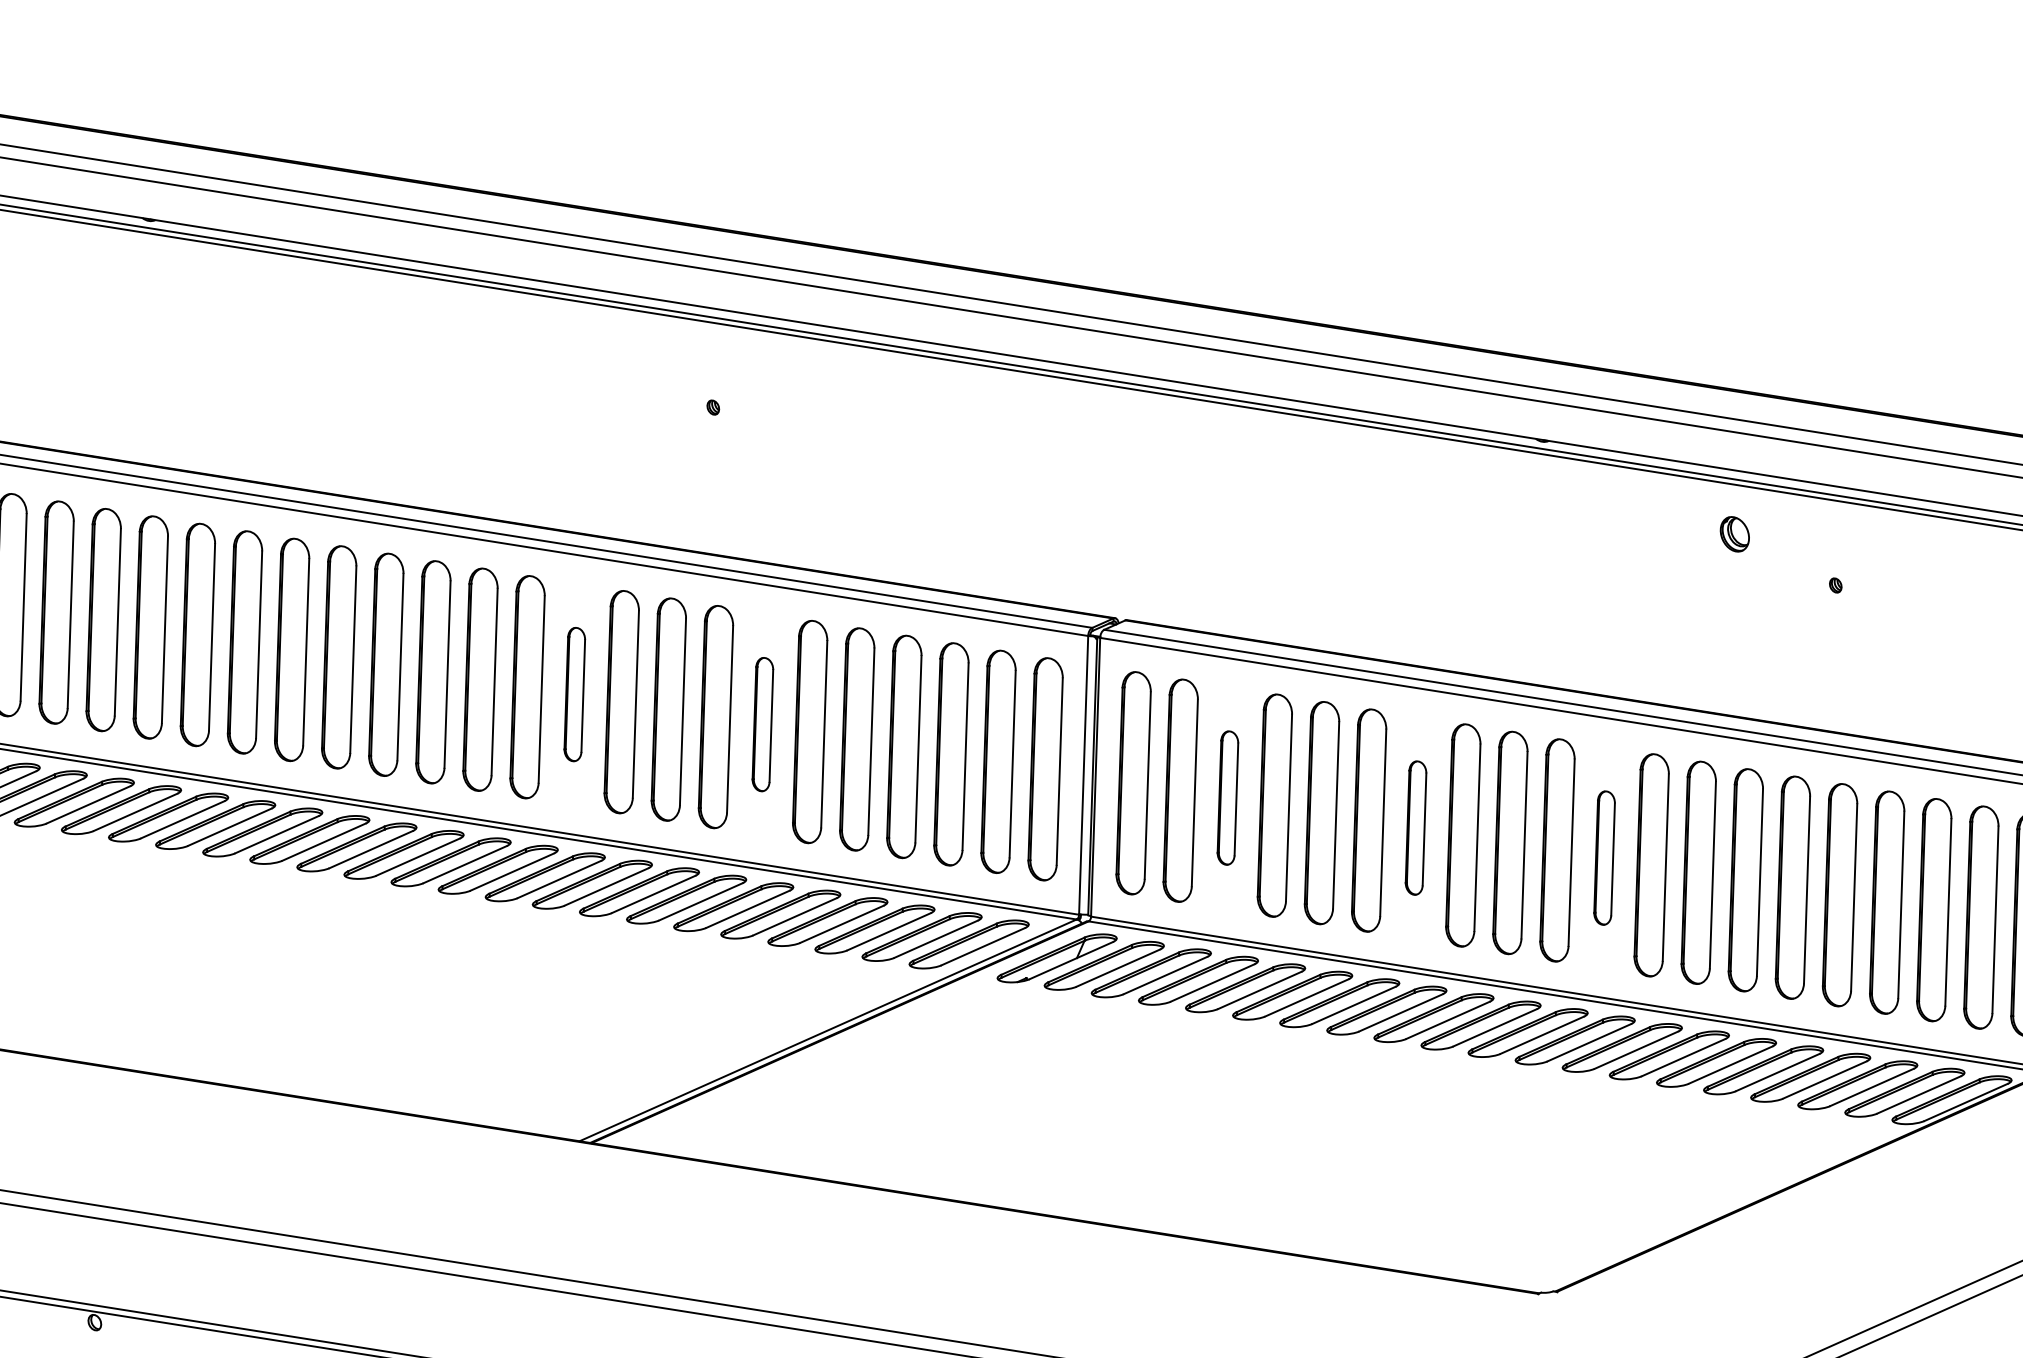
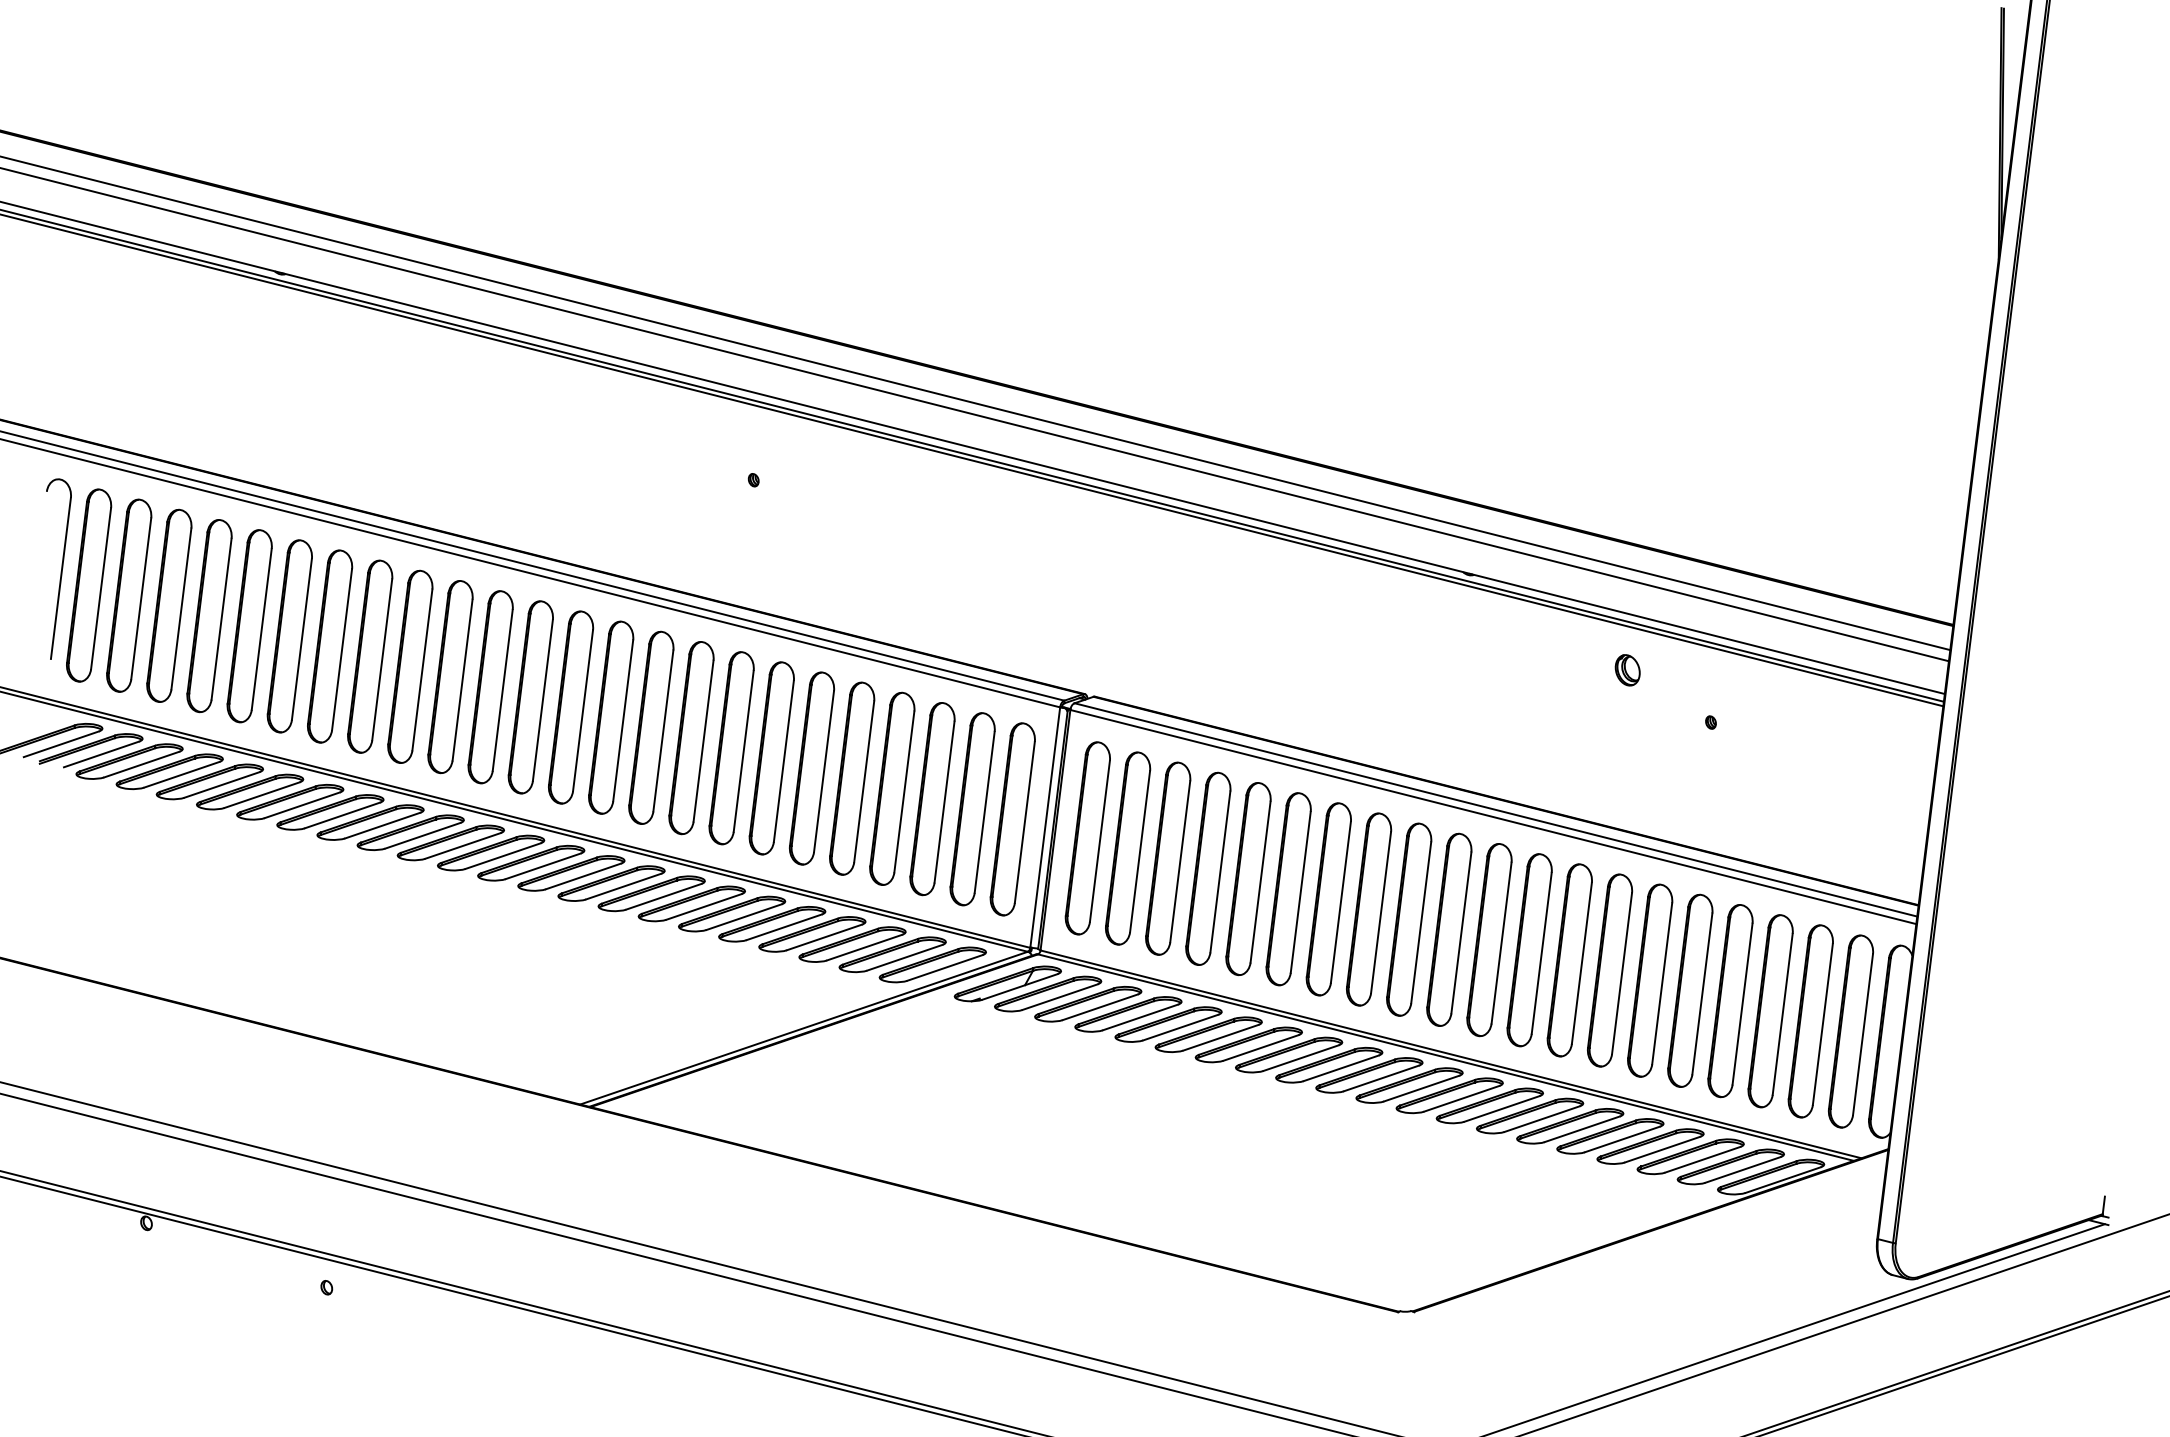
part: (575, 694) -> (611, 717), size x1.67
part: (762, 724) -> (771, 758), size x1.67
part: (1228, 797) -> (1168, 858), size x1.67
part: (1415, 828) -> (1328, 899), size x1.67
part: (1604, 858) -> (1489, 940), size x1.67

